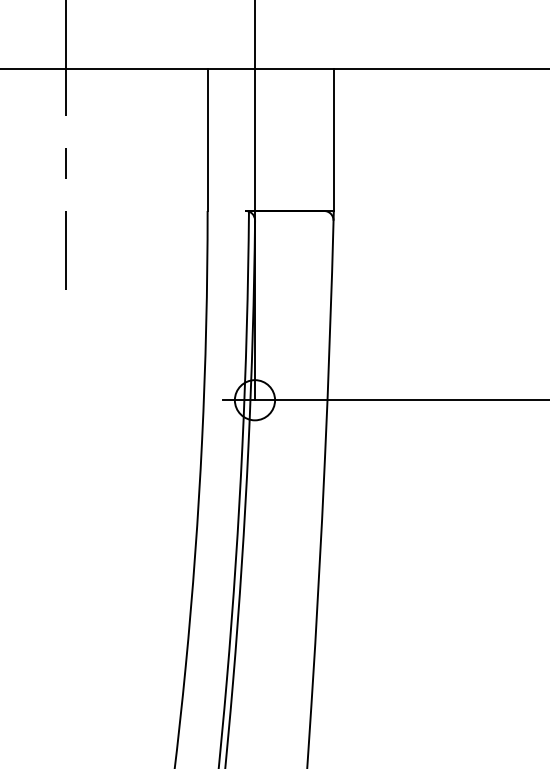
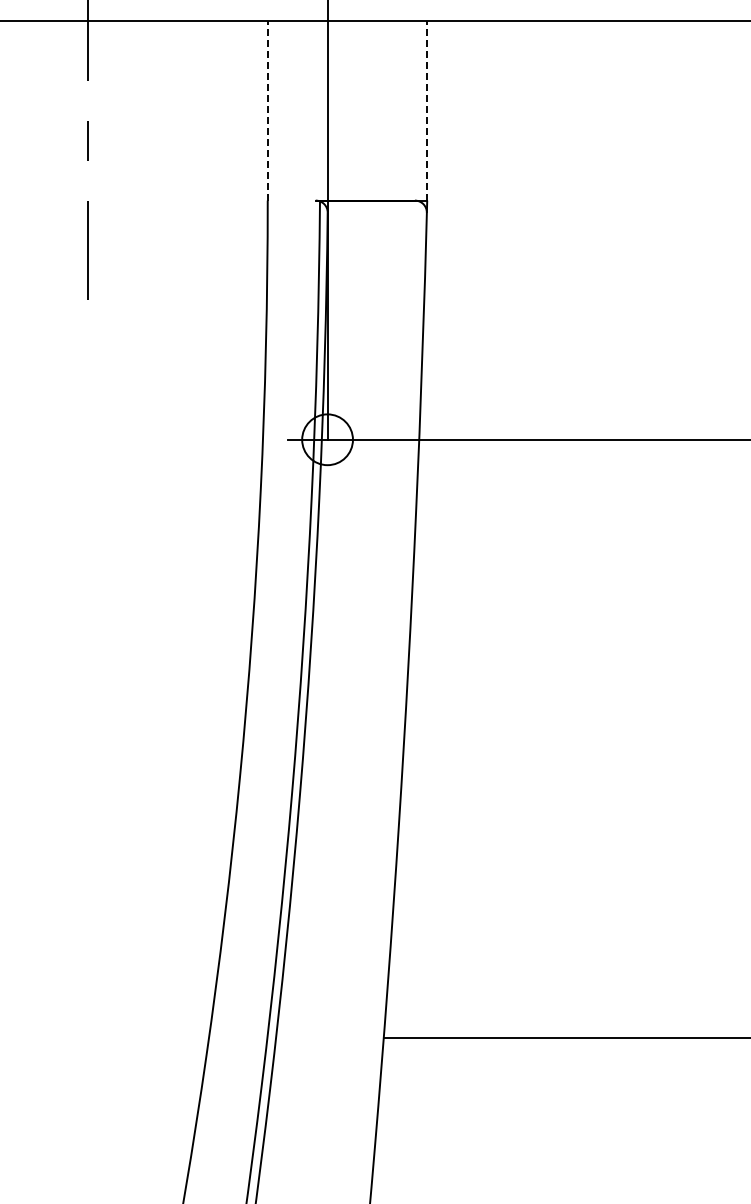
line: (207, 139) -> (267, 110), solid -> dashed
line: (334, 139) -> (427, 110), solid -> dashed

